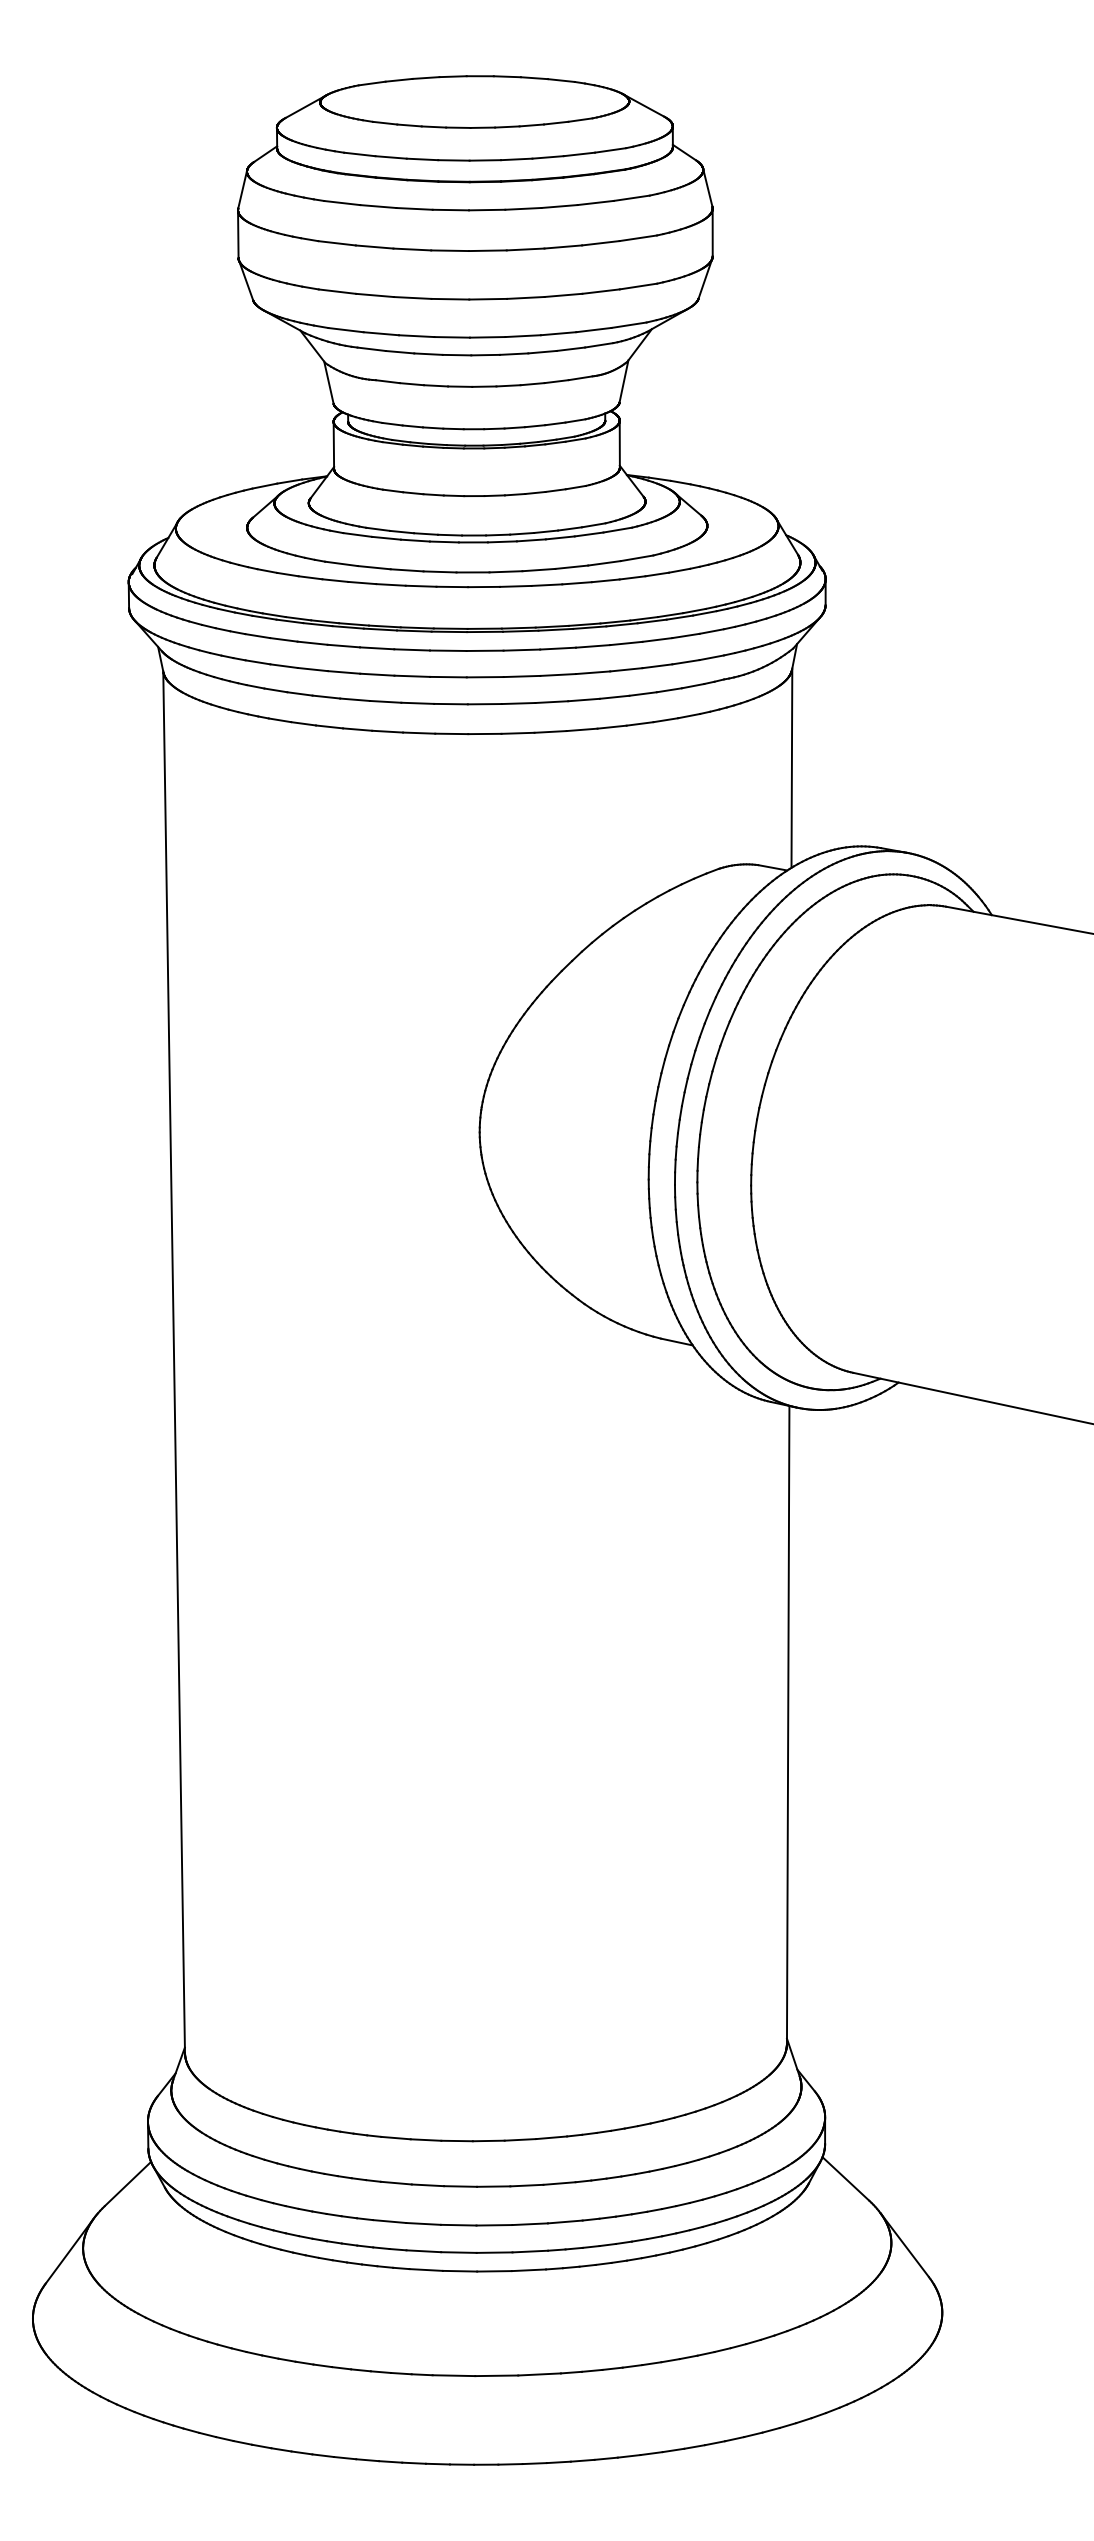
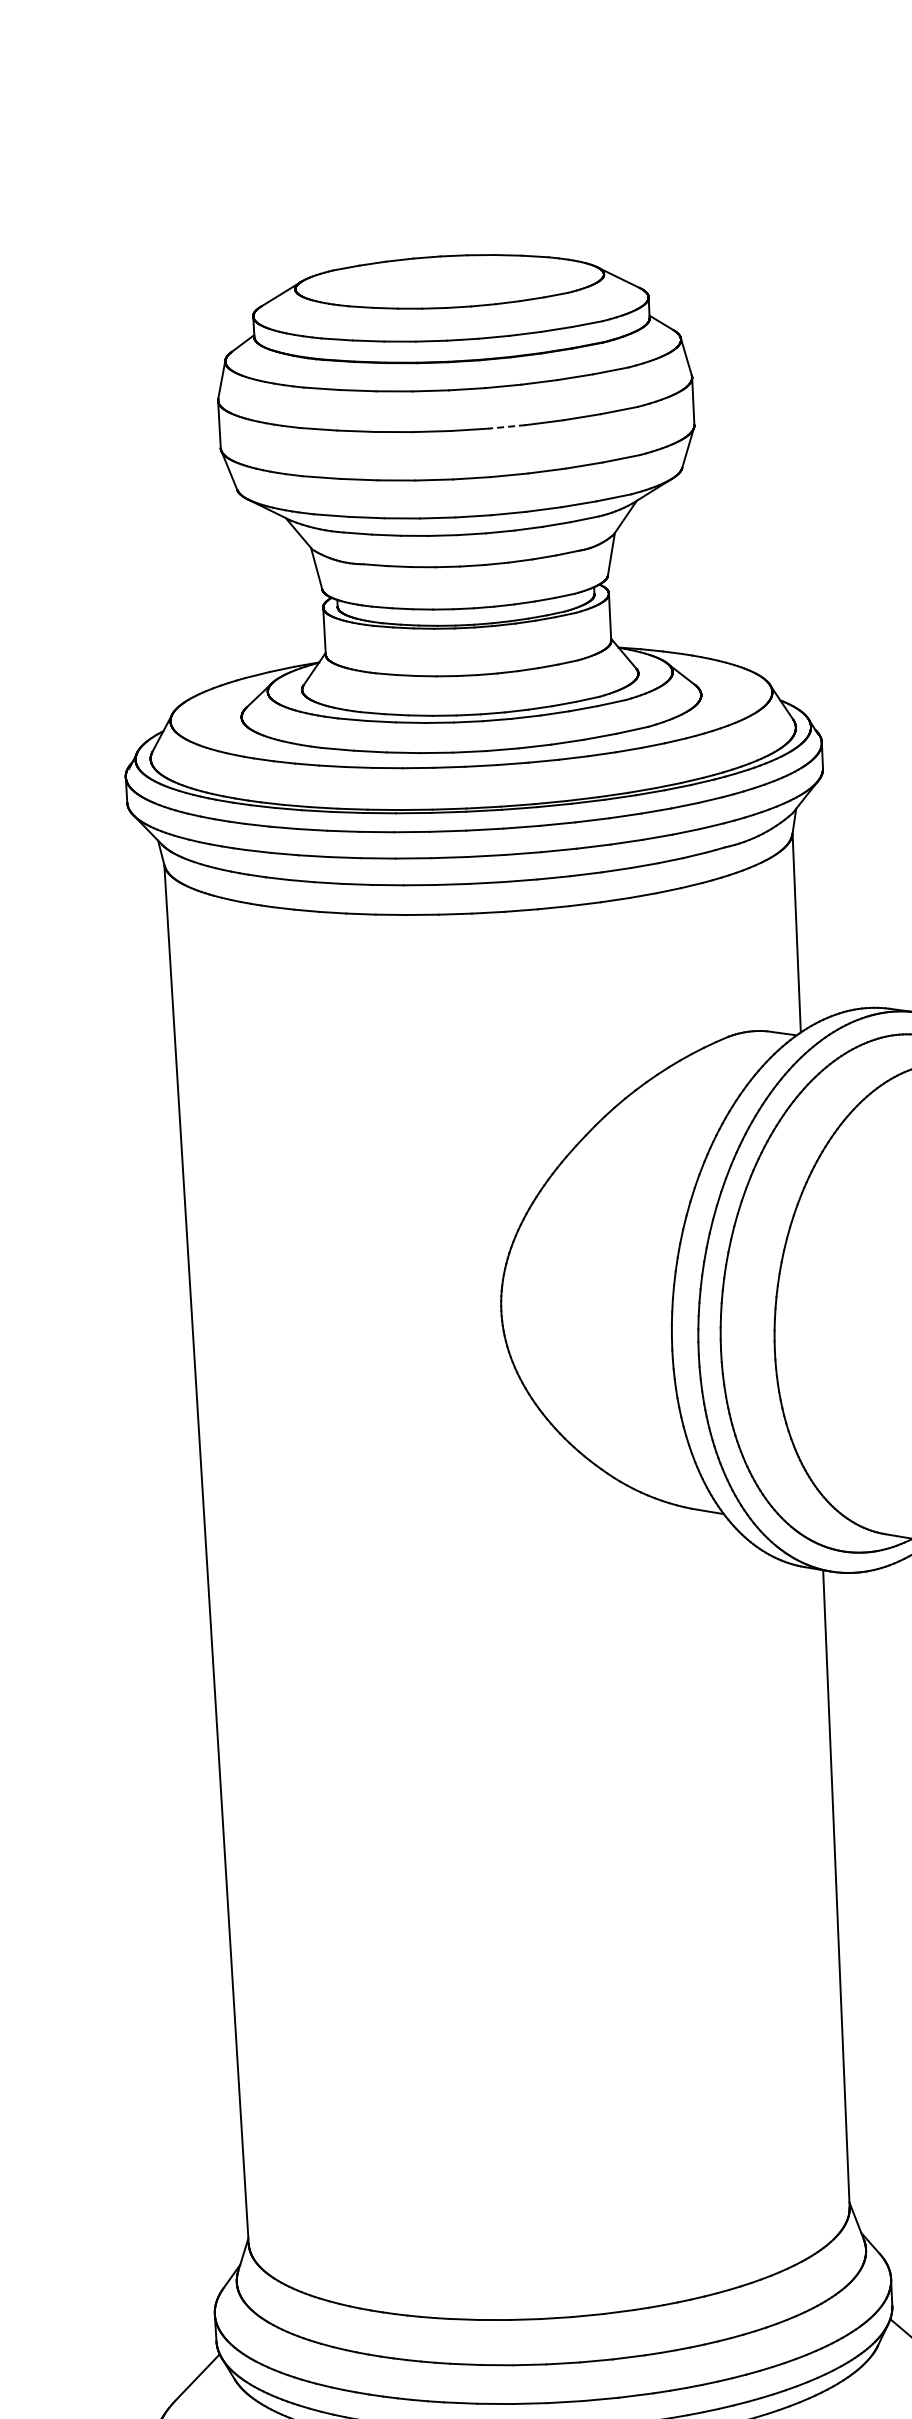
line: (525, 249) -> (507, 426), solid -> dashed

